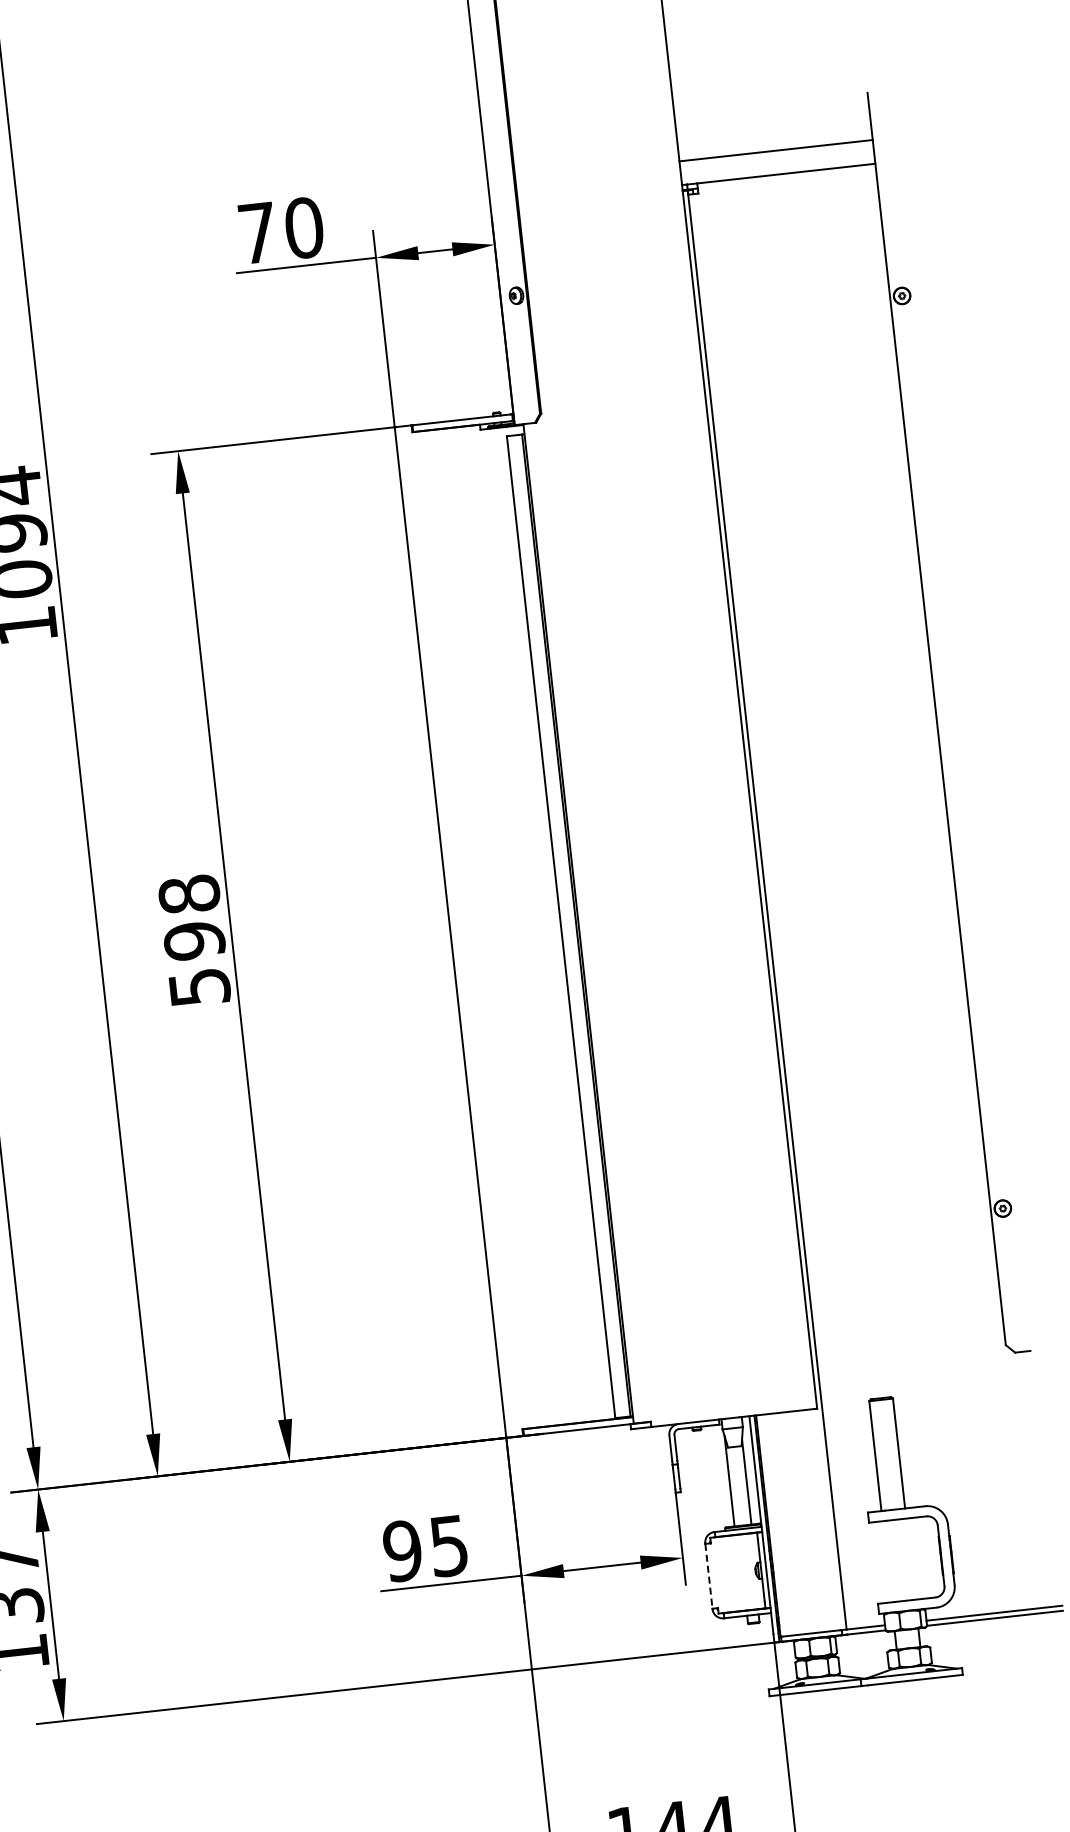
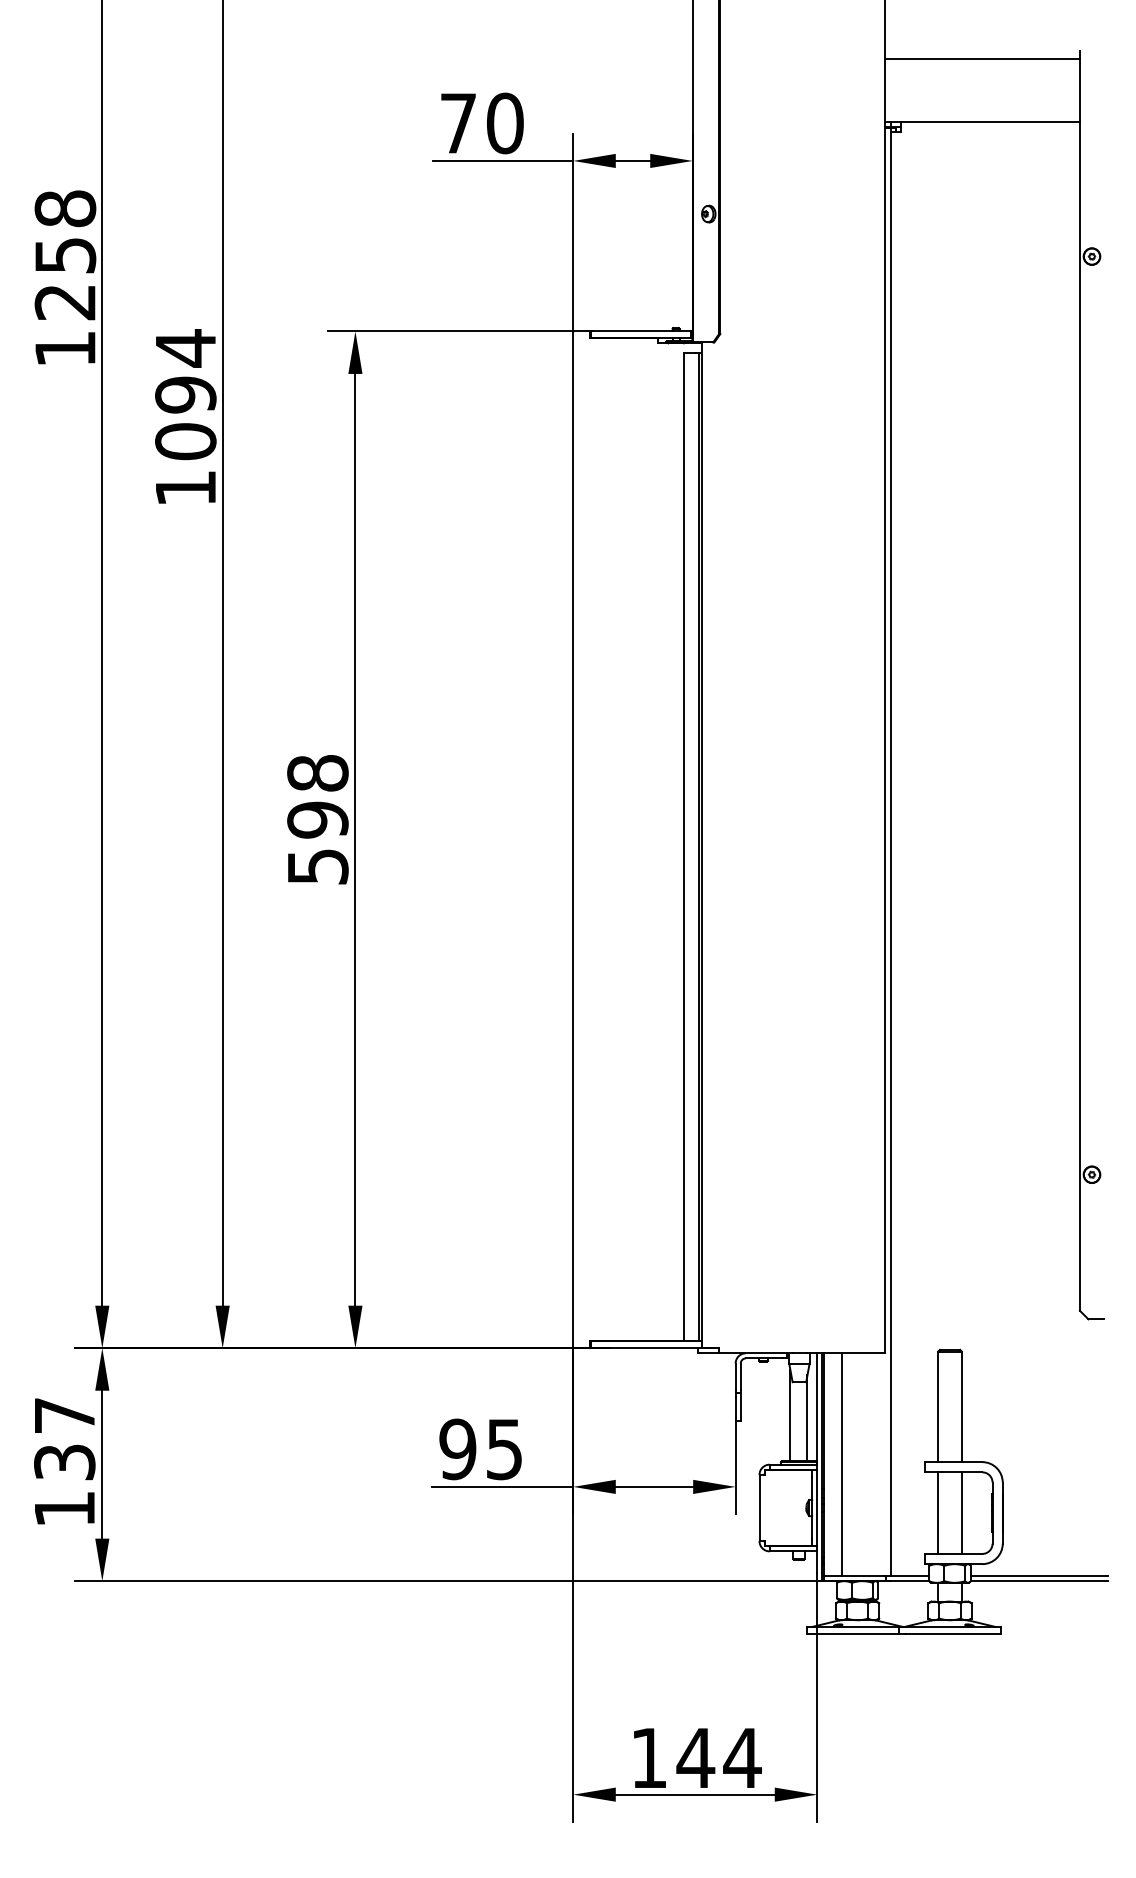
line: (775, 150) -> (982, 59), moved
line: (786, 1523) -> (842, 1464), added
line: (910, 1558) -> (961, 1512), added
line: (887, 1561) -> (938, 1512), added
line: (708, 1576) -> (759, 1508), dashed -> solid

